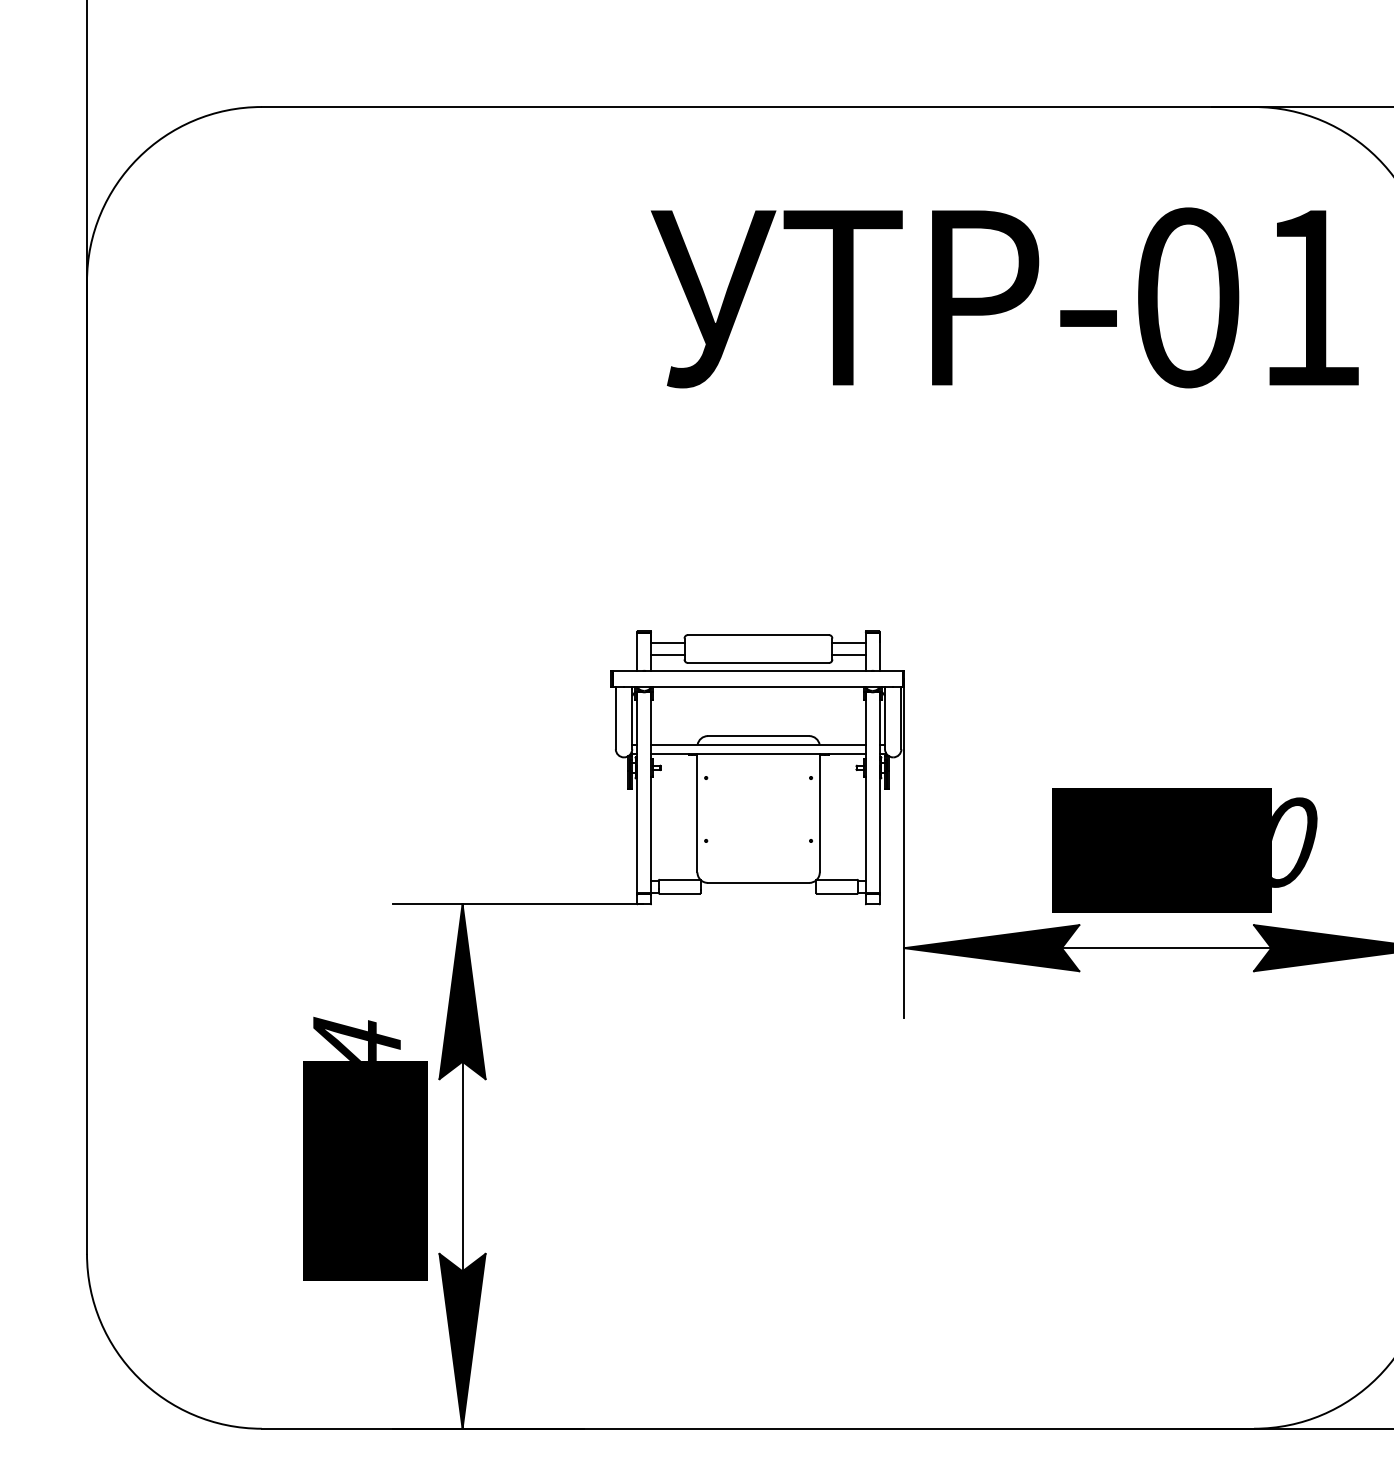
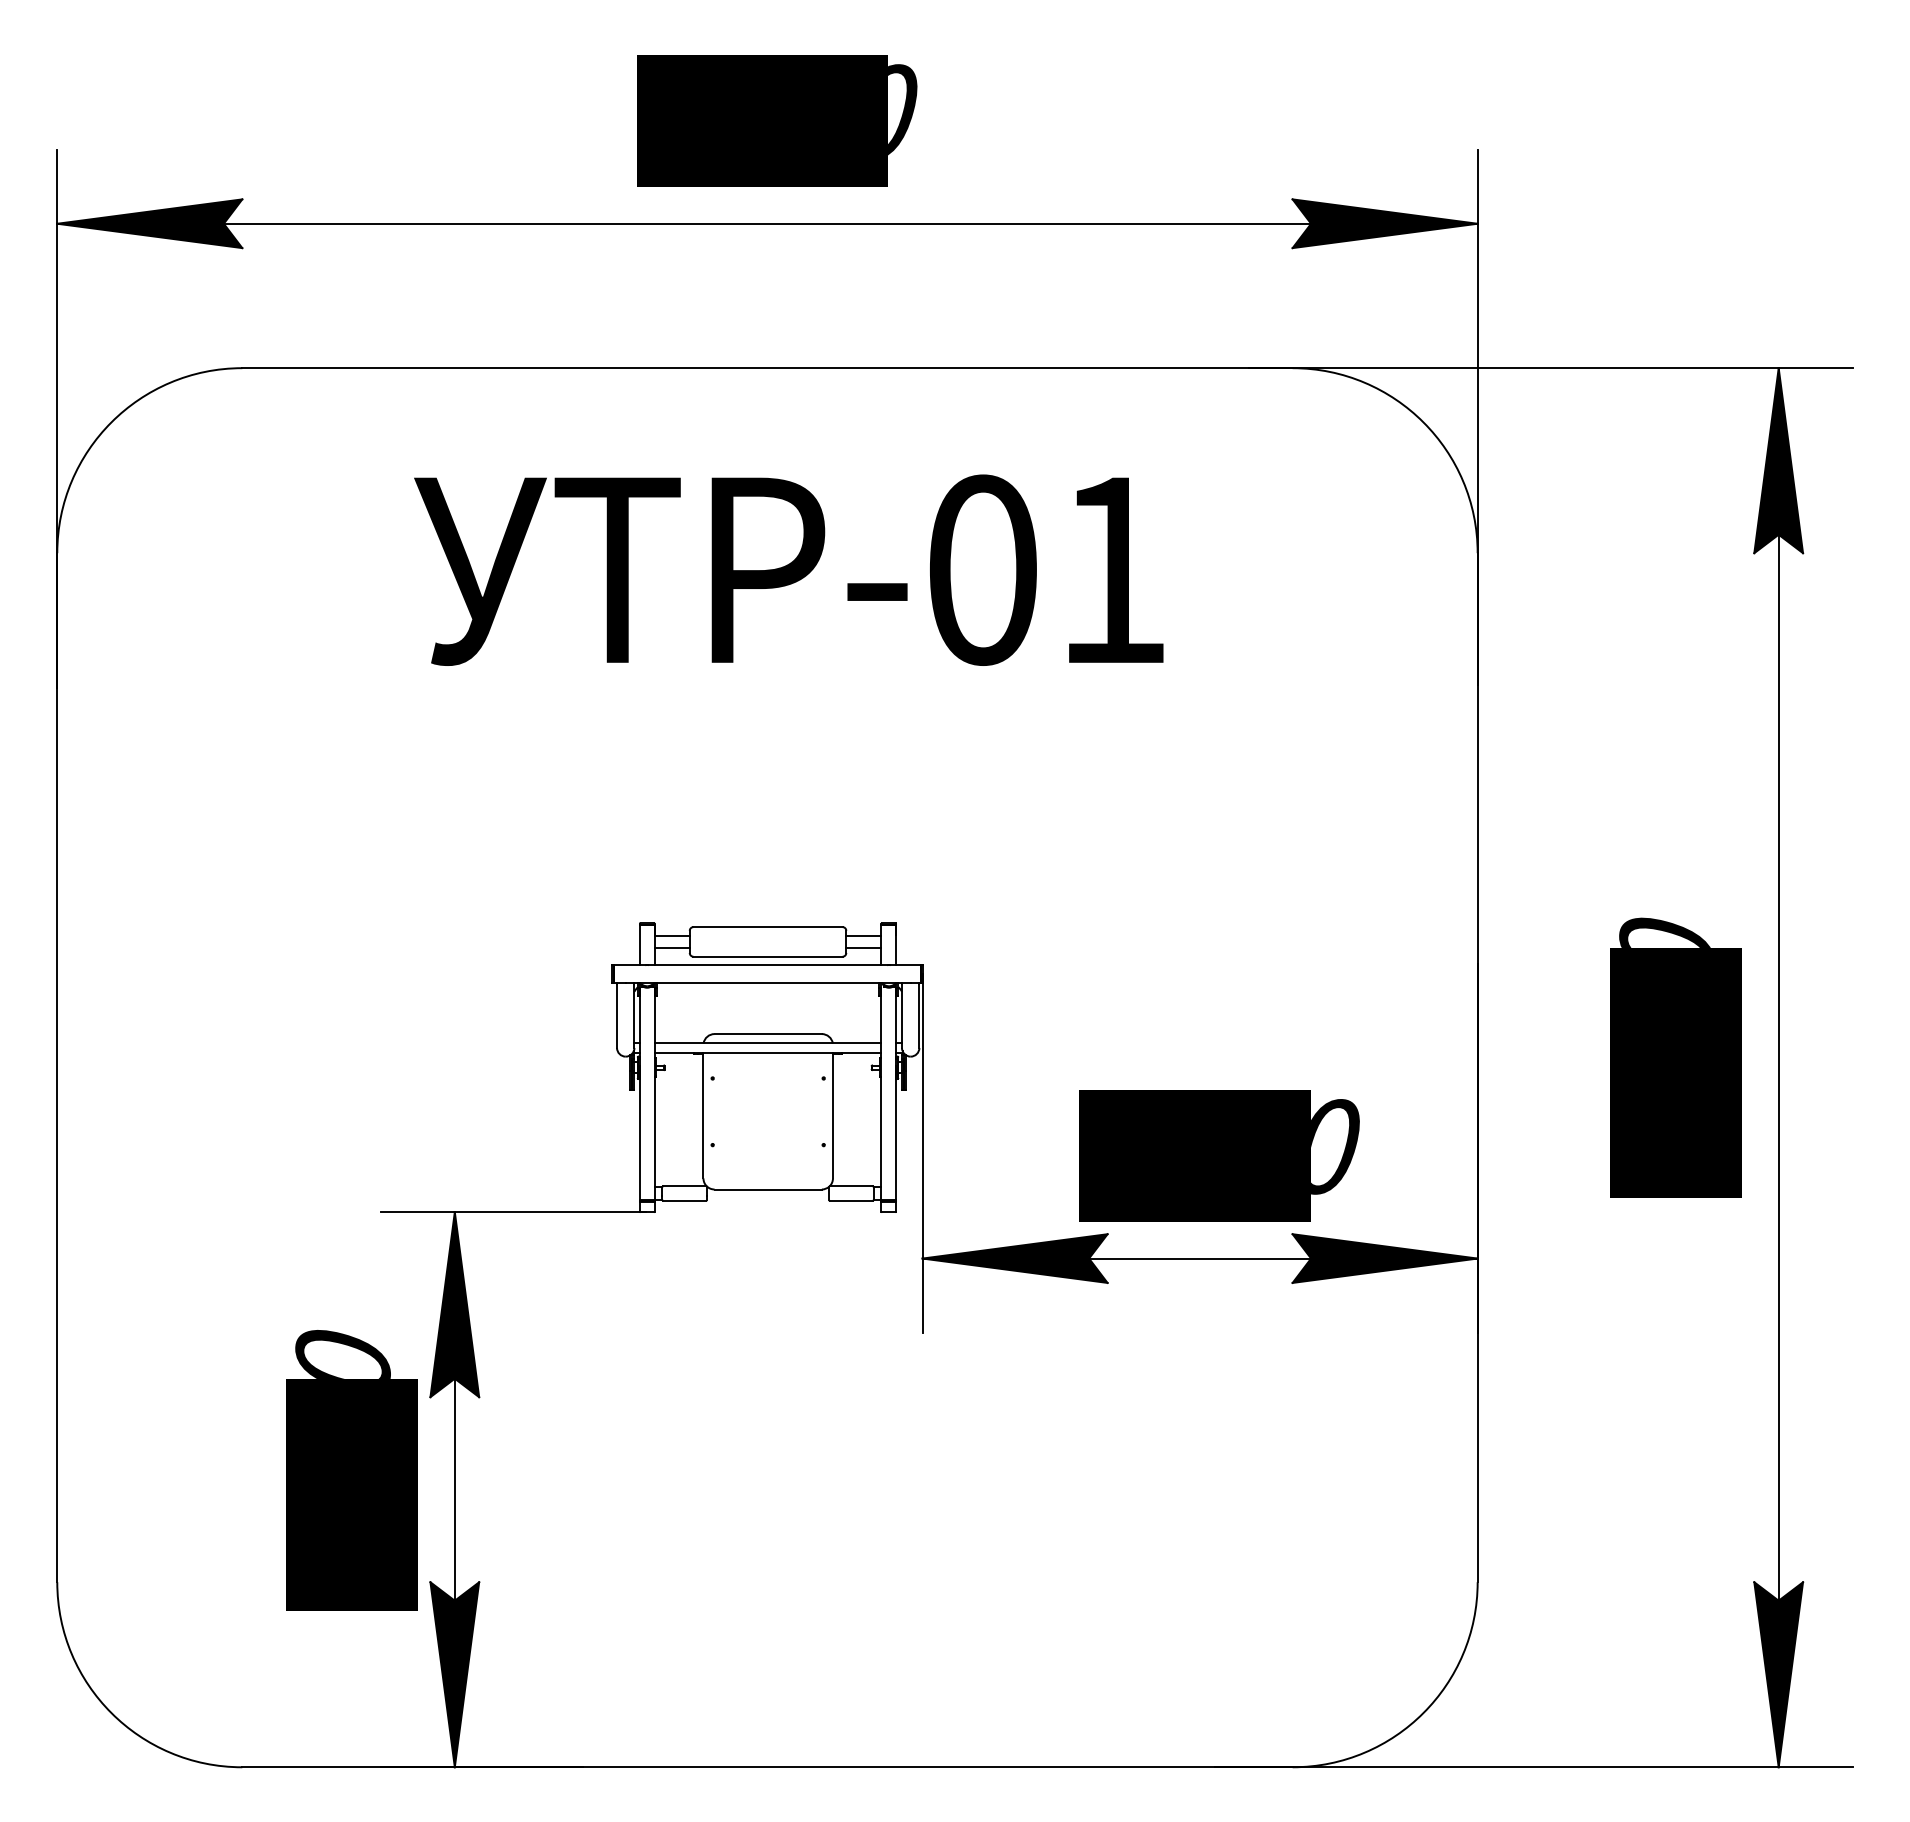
text: (1004, 297) -> (788, 569), moved
text: (356, 1037) -> (342, 1353), 1614 -> 1500

